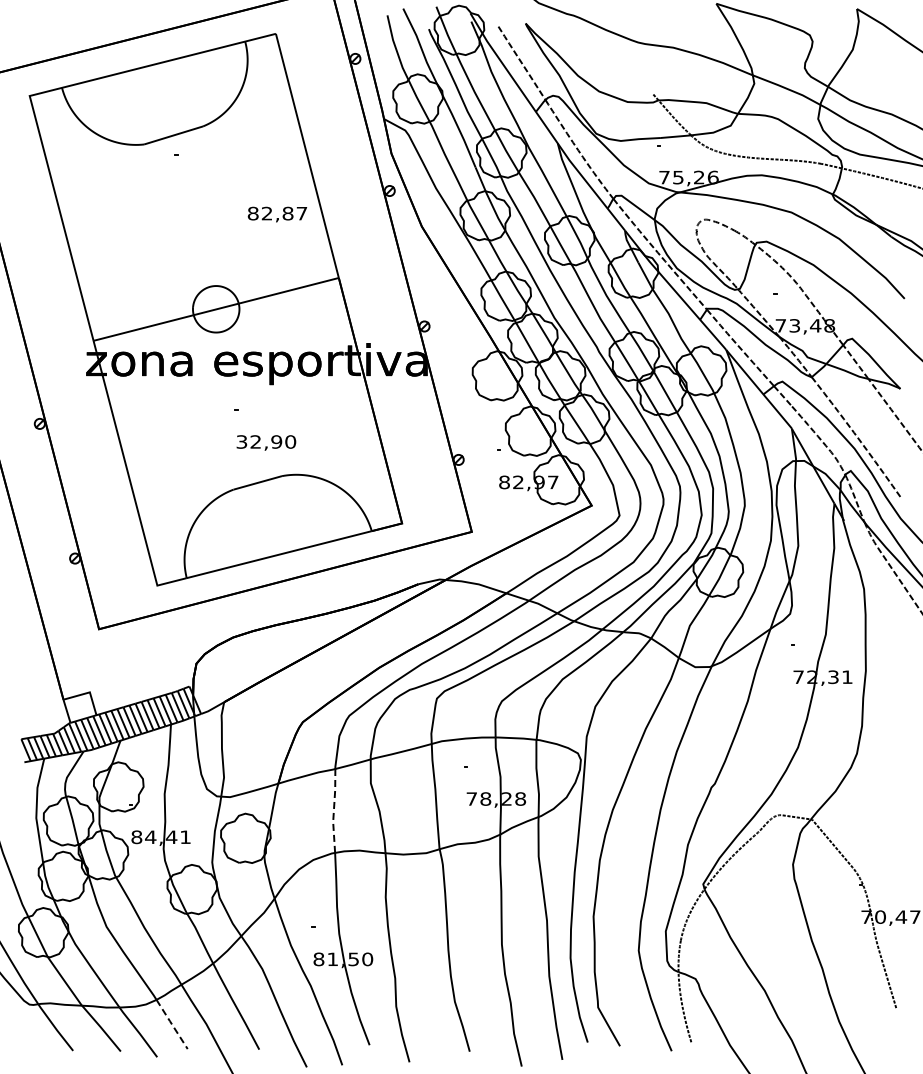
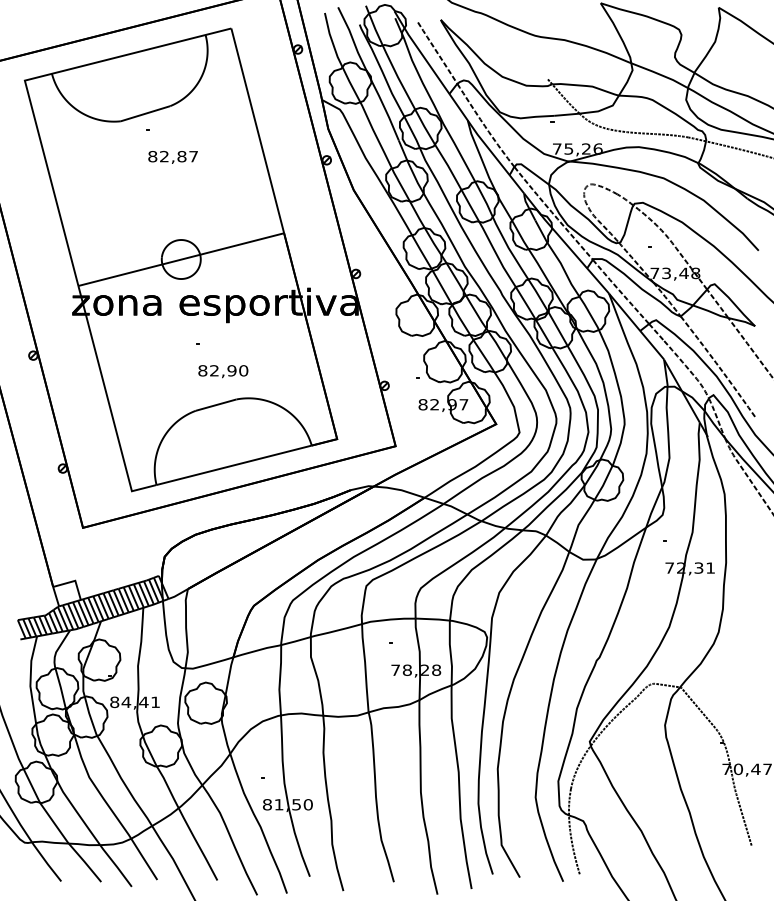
text: (277, 214) -> (173, 157), moved
text: (241, 441) -> (202, 370), 32,90 -> 82,90
line: (333, 810) -> (279, 679), dashed -> solid
line: (171, 1023) -> (143, 858), dashed -> solid

